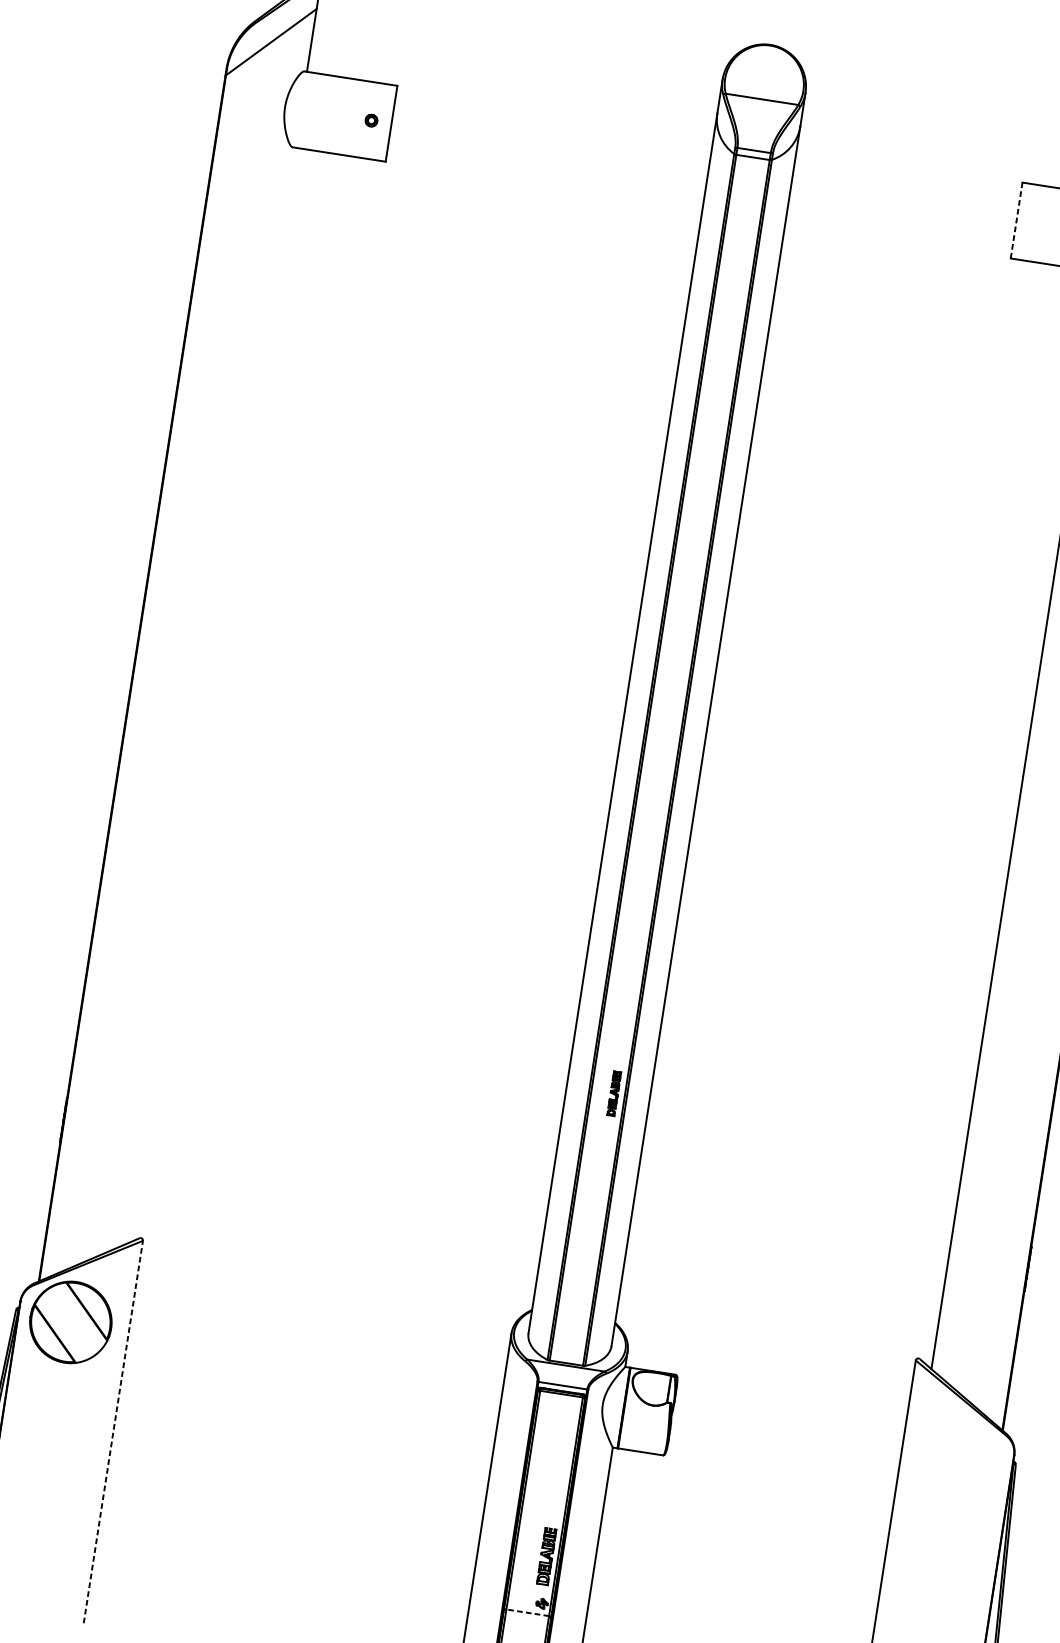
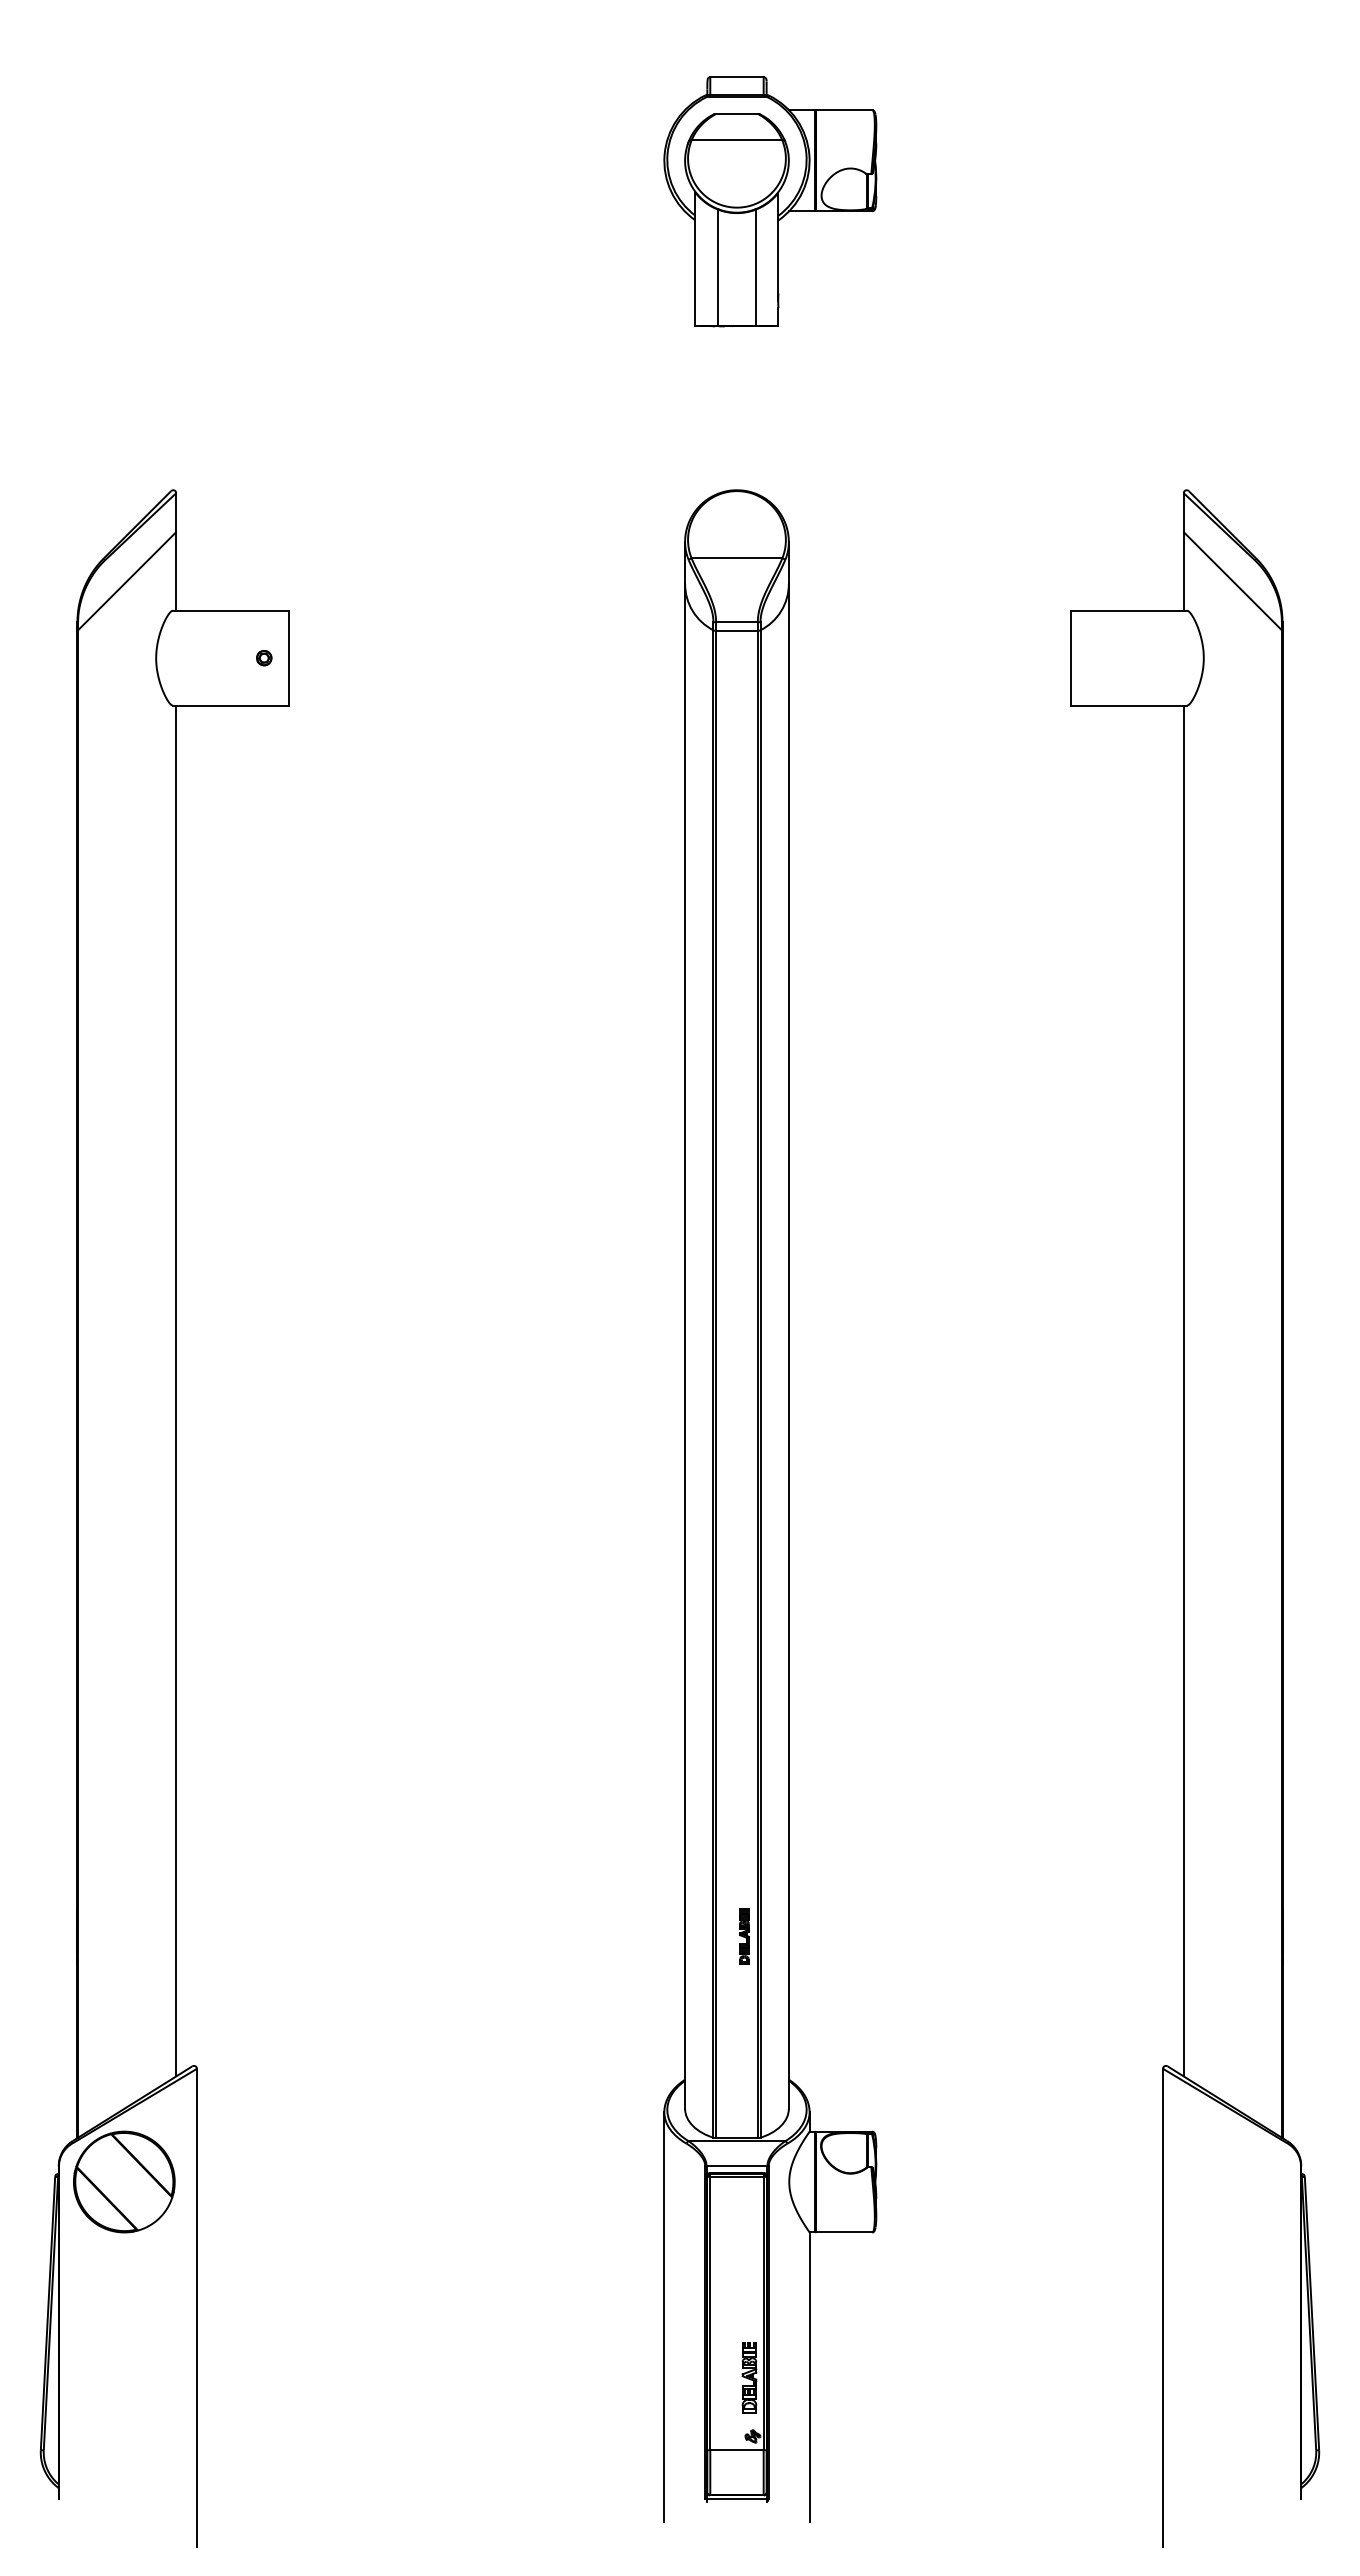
line: (1016, 219) -> (1070, 657), dashed -> solid
line: (210, 695) -> (176, 1390), added
part: (614, 1093) -> (744, 1936), moved
line: (113, 1431) -> (196, 2307), dashed -> solid
line: (527, 1612) -> (736, 2450), dashed -> solid

